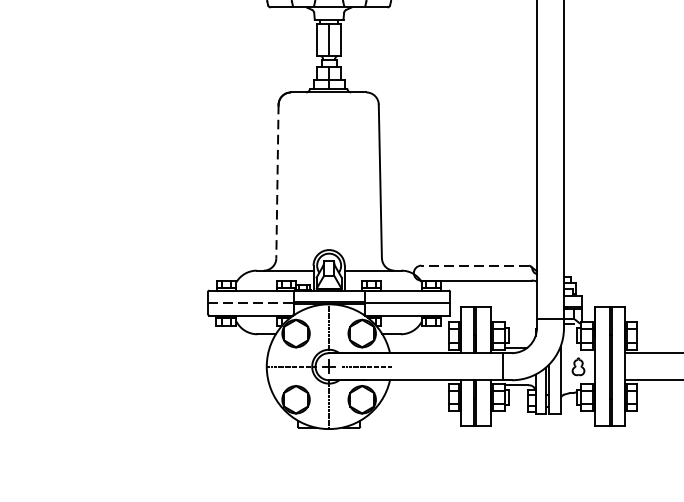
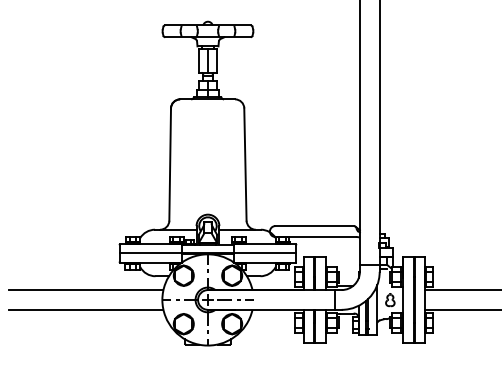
line: (277, 182) -> (170, 165), dashed -> solid
line: (474, 266) -> (314, 226), dashed -> solid
line: (251, 303) -> (151, 253), dashed -> solid
line: (163, 353) -> (86, 290), added
line: (163, 379) -> (86, 309), added

